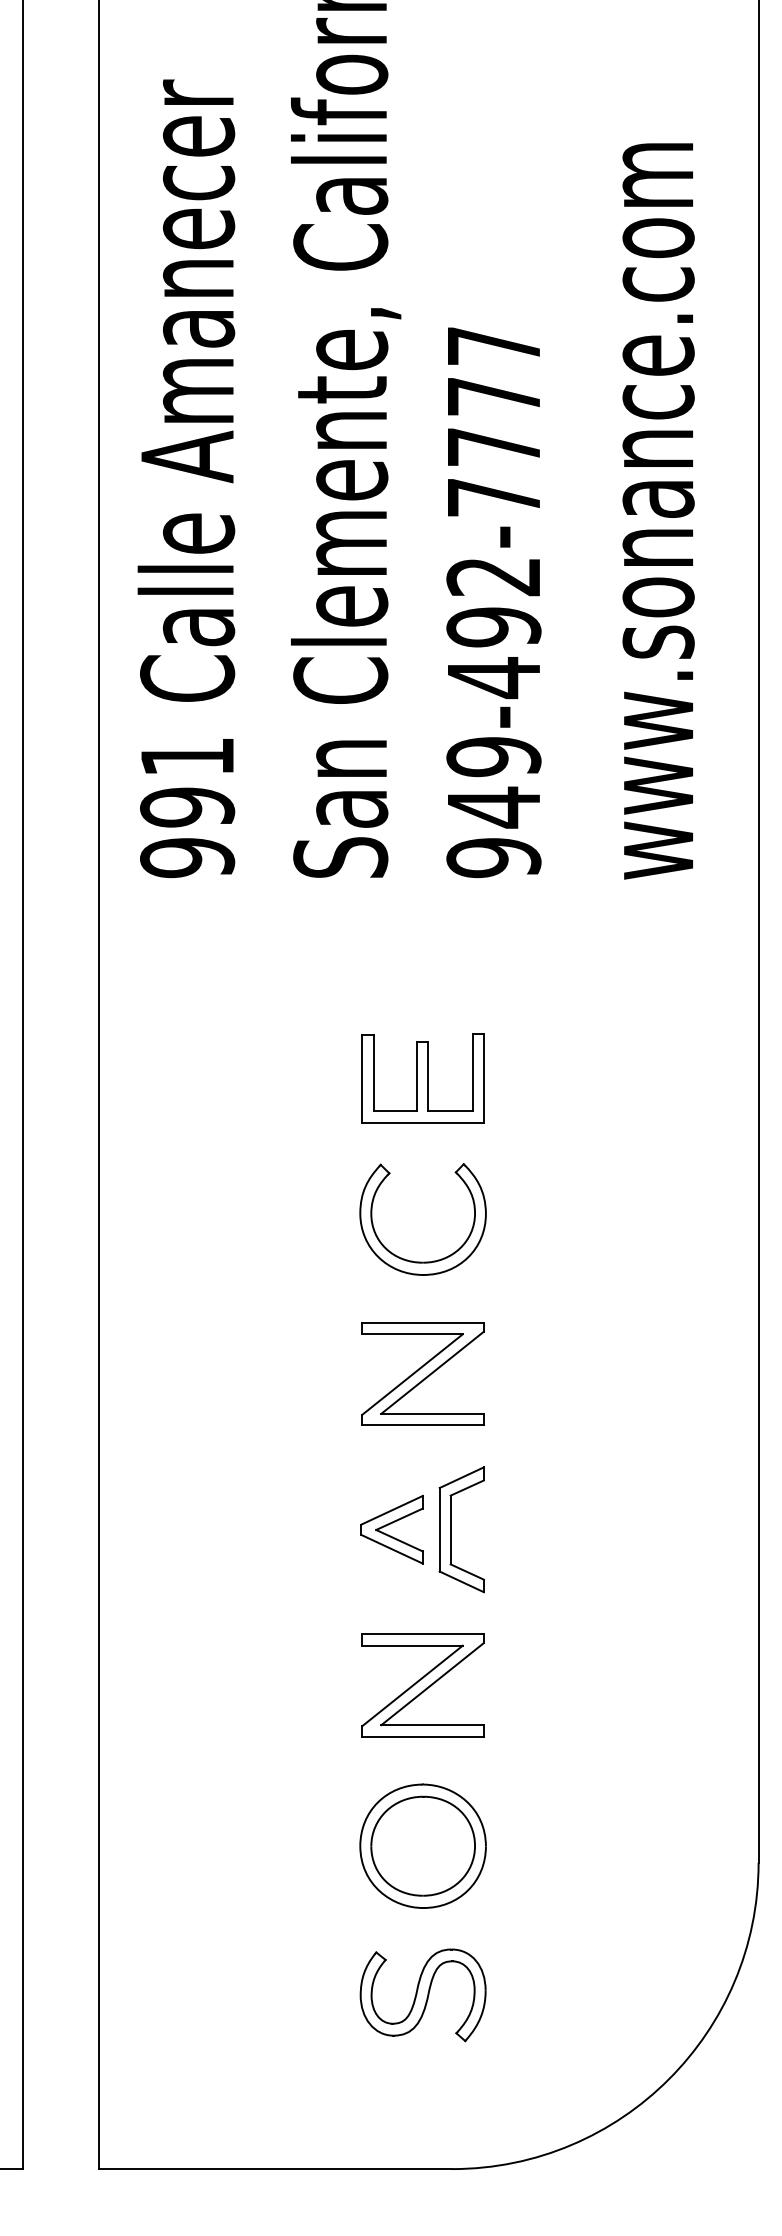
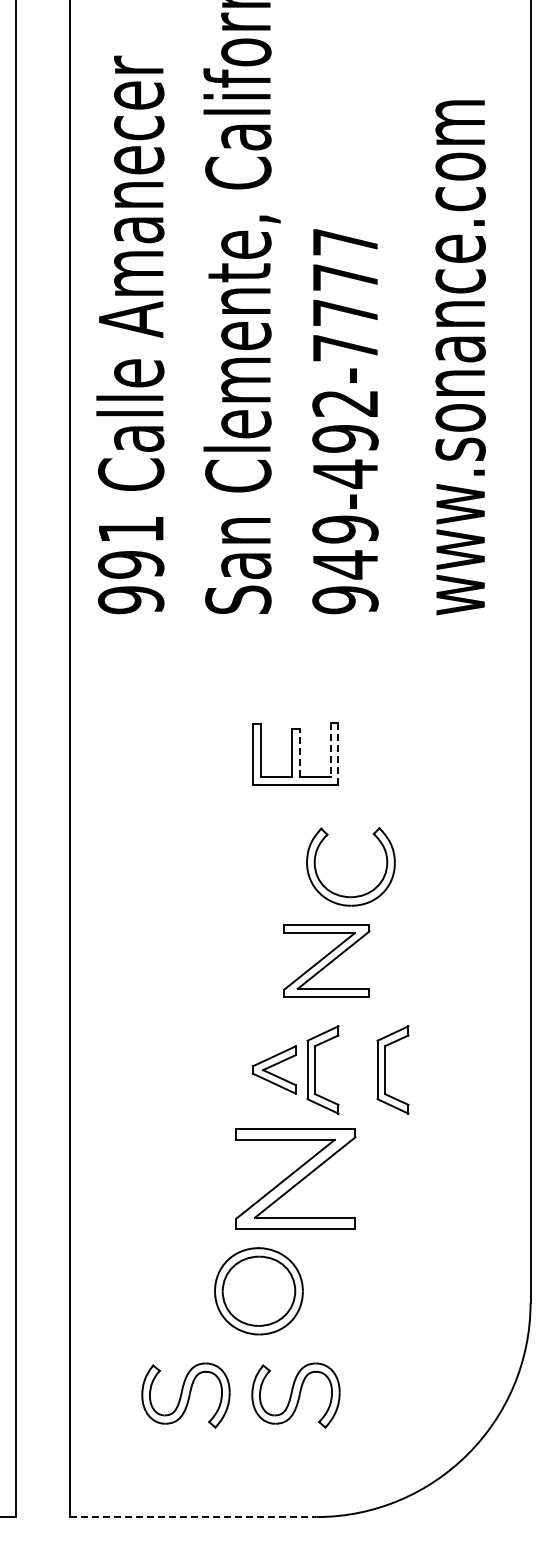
line: (472, 1072) -> (330, 750), solid -> dashed
line: (428, 1077) -> (299, 753), solid -> dashed
line: (483, 1077) -> (338, 753), solid -> dashed
part: (415, 1260) -> (345, 895), moved
part: (422, 1373) -> (326, 960), moved
part: (551, 1529) -> (385, 1069), added
part: (422, 1684) -> (295, 1178), size x1.4
part: (422, 1846) -> (258, 1291), moved
part: (265, 1995) -> (185, 1395), added
line: (276, 2169) -> (193, 1517), solid -> dashed

